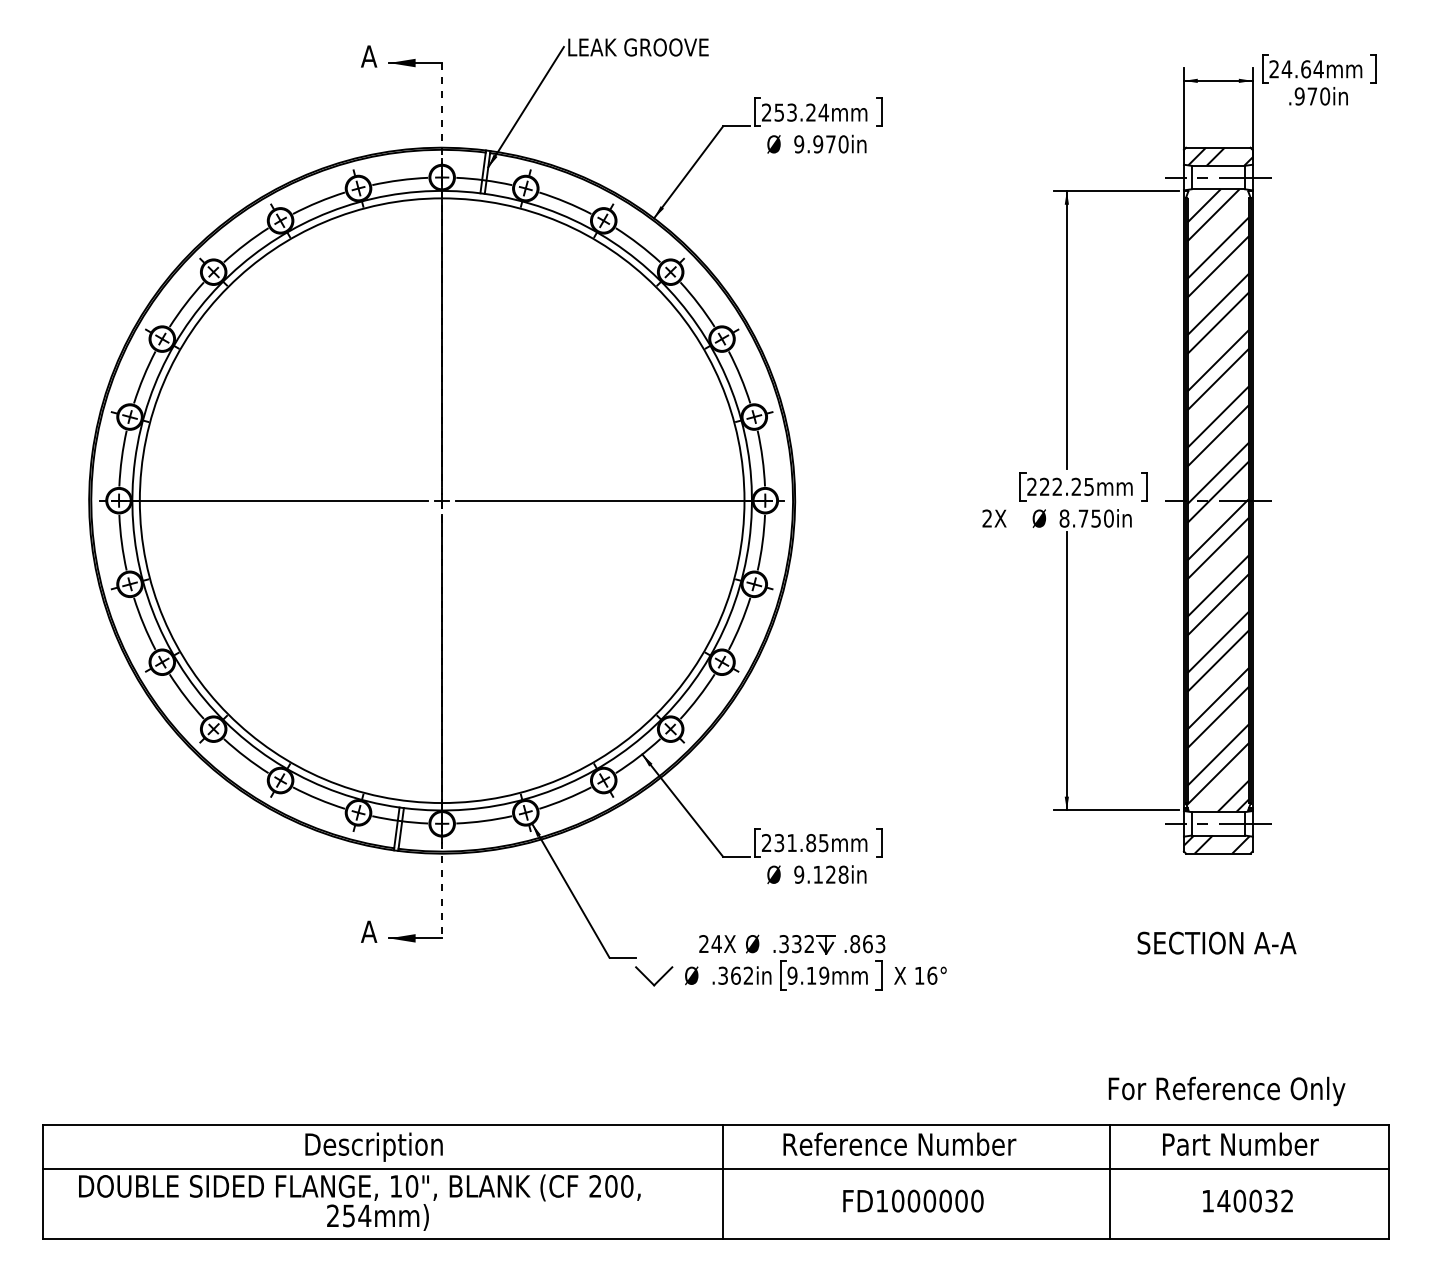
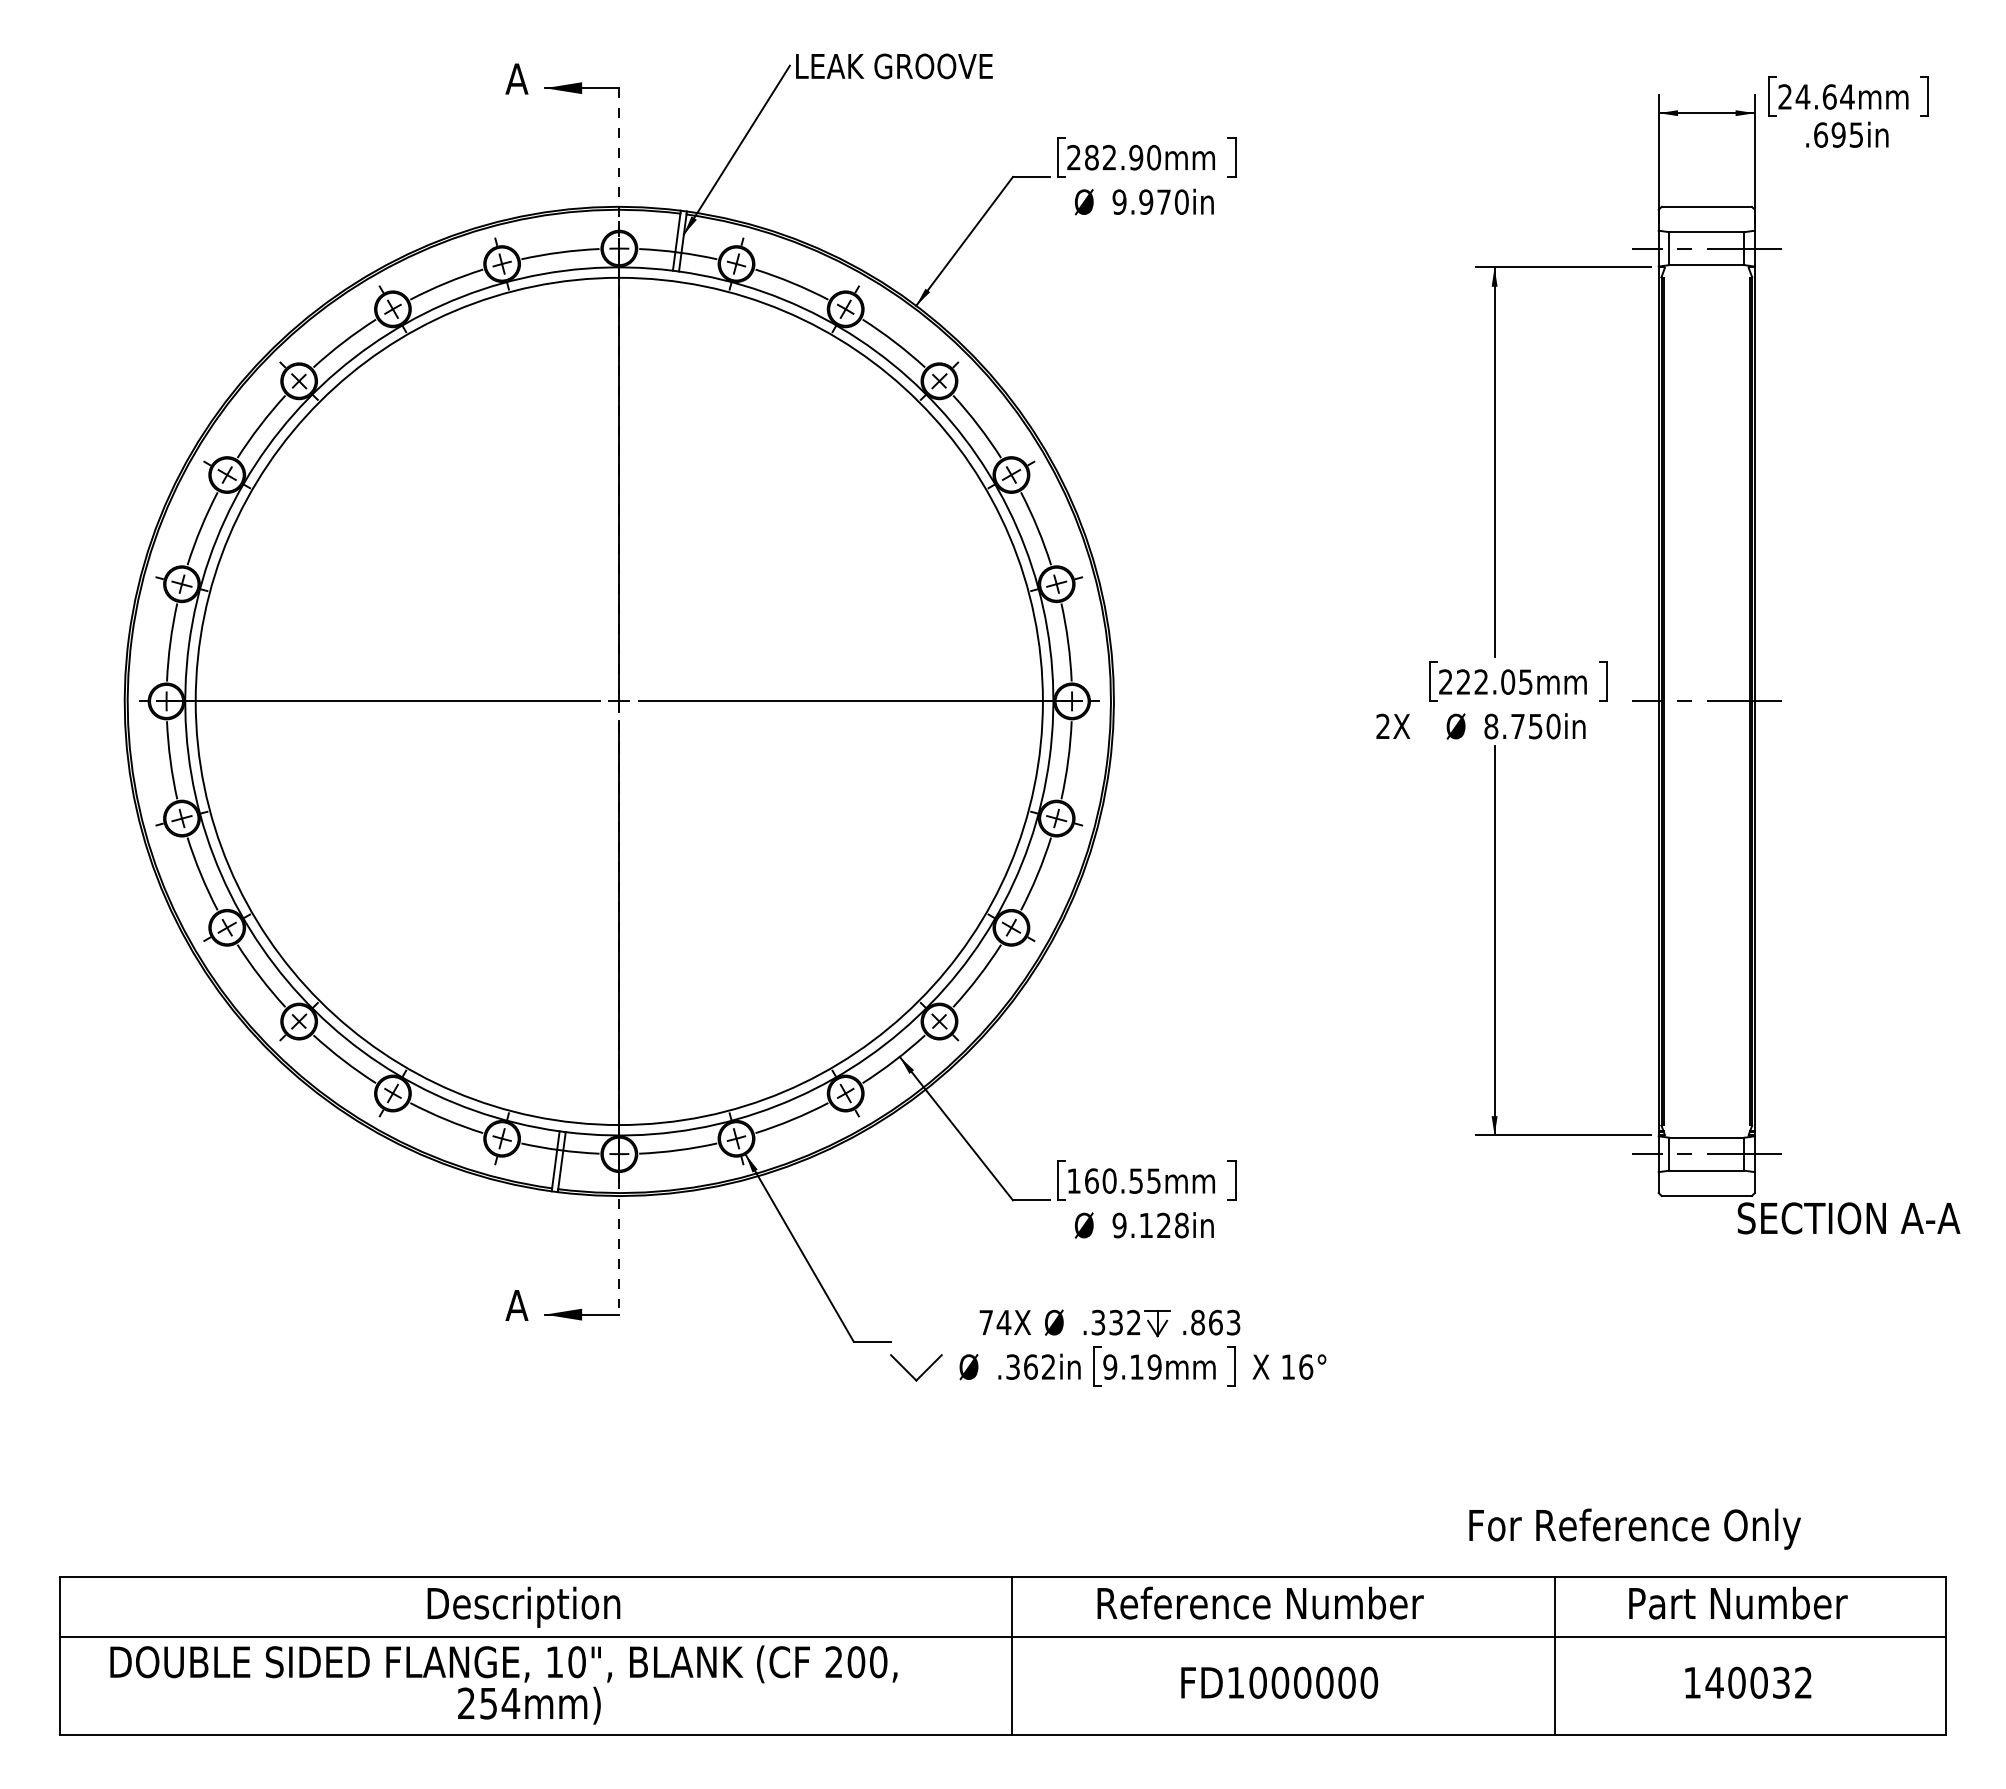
text: (1312, 96) -> (1838, 134), .970in -> .695in
text: (802, 112) -> (1123, 157), 253.24mm -> 282.90mm
hatch: (1220, 156) -> (1709, 219), removed
text: (1076, 486) -> (1508, 681), 222.25mm -> 222.05mm
hatch: (1217, 500) -> (1705, 701), removed
text: (789, 842) -> (1105, 1180), 231.85mm -> 160.55mm
hatch: (1216, 844) -> (1704, 1182), removed
text: (703, 943) -> (985, 1321), 24X -> 74X
text: (1216, 943) -> (1848, 1218), moved
text: (1226, 1090) -> (1634, 1528), moved

